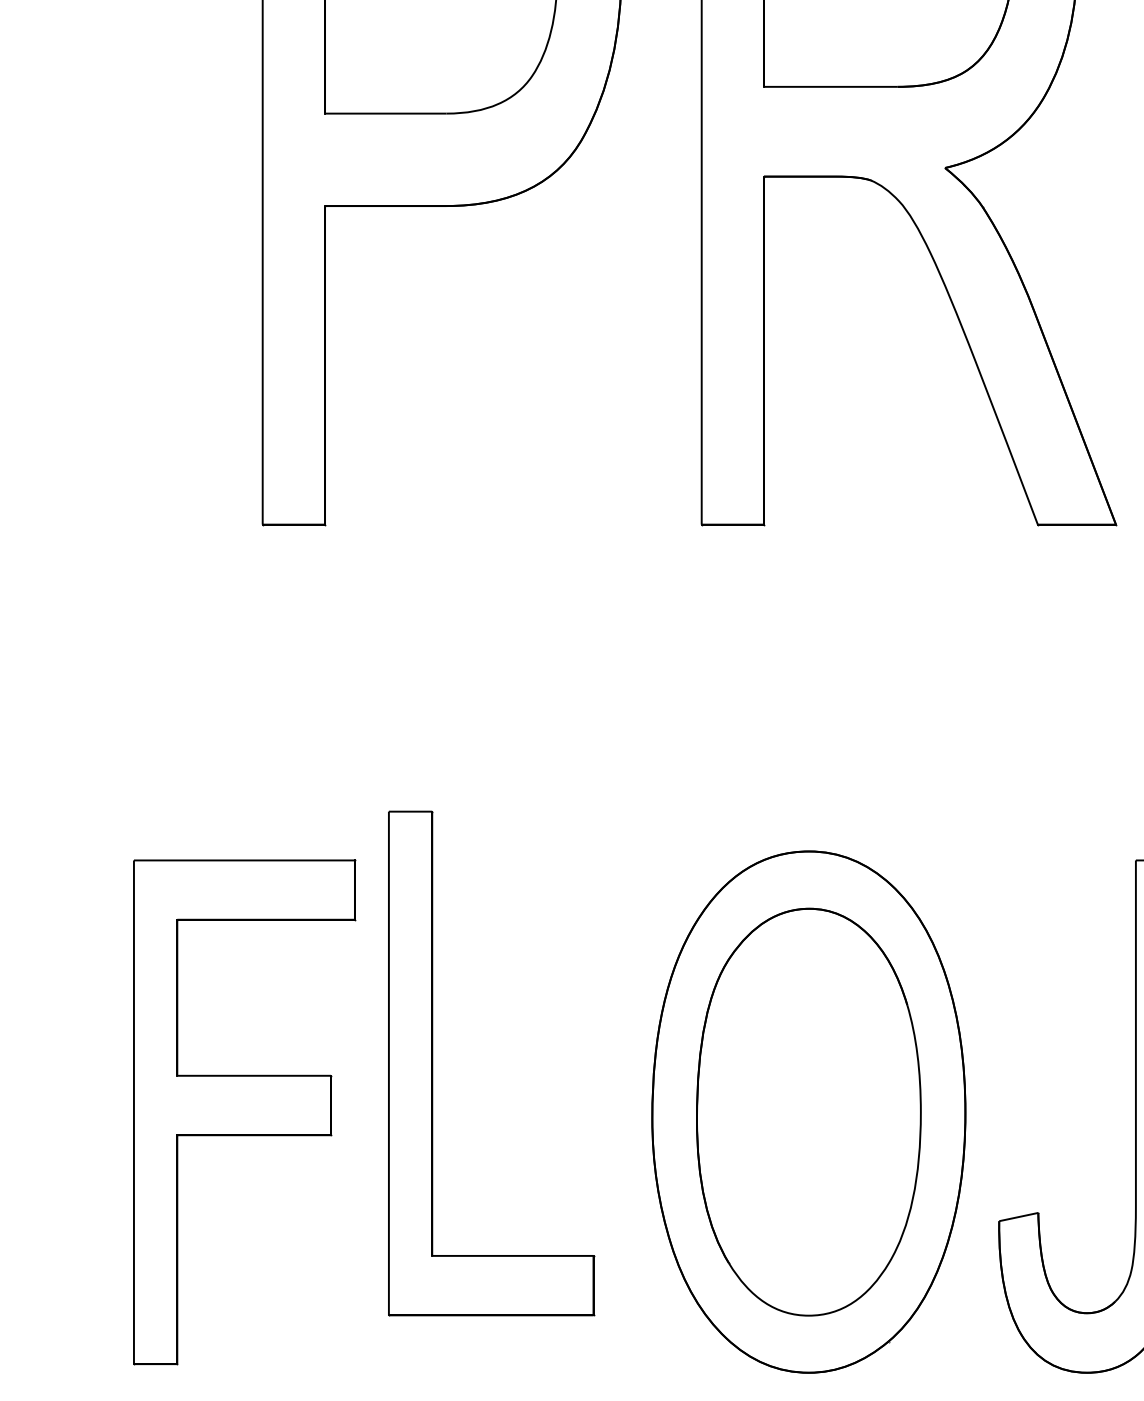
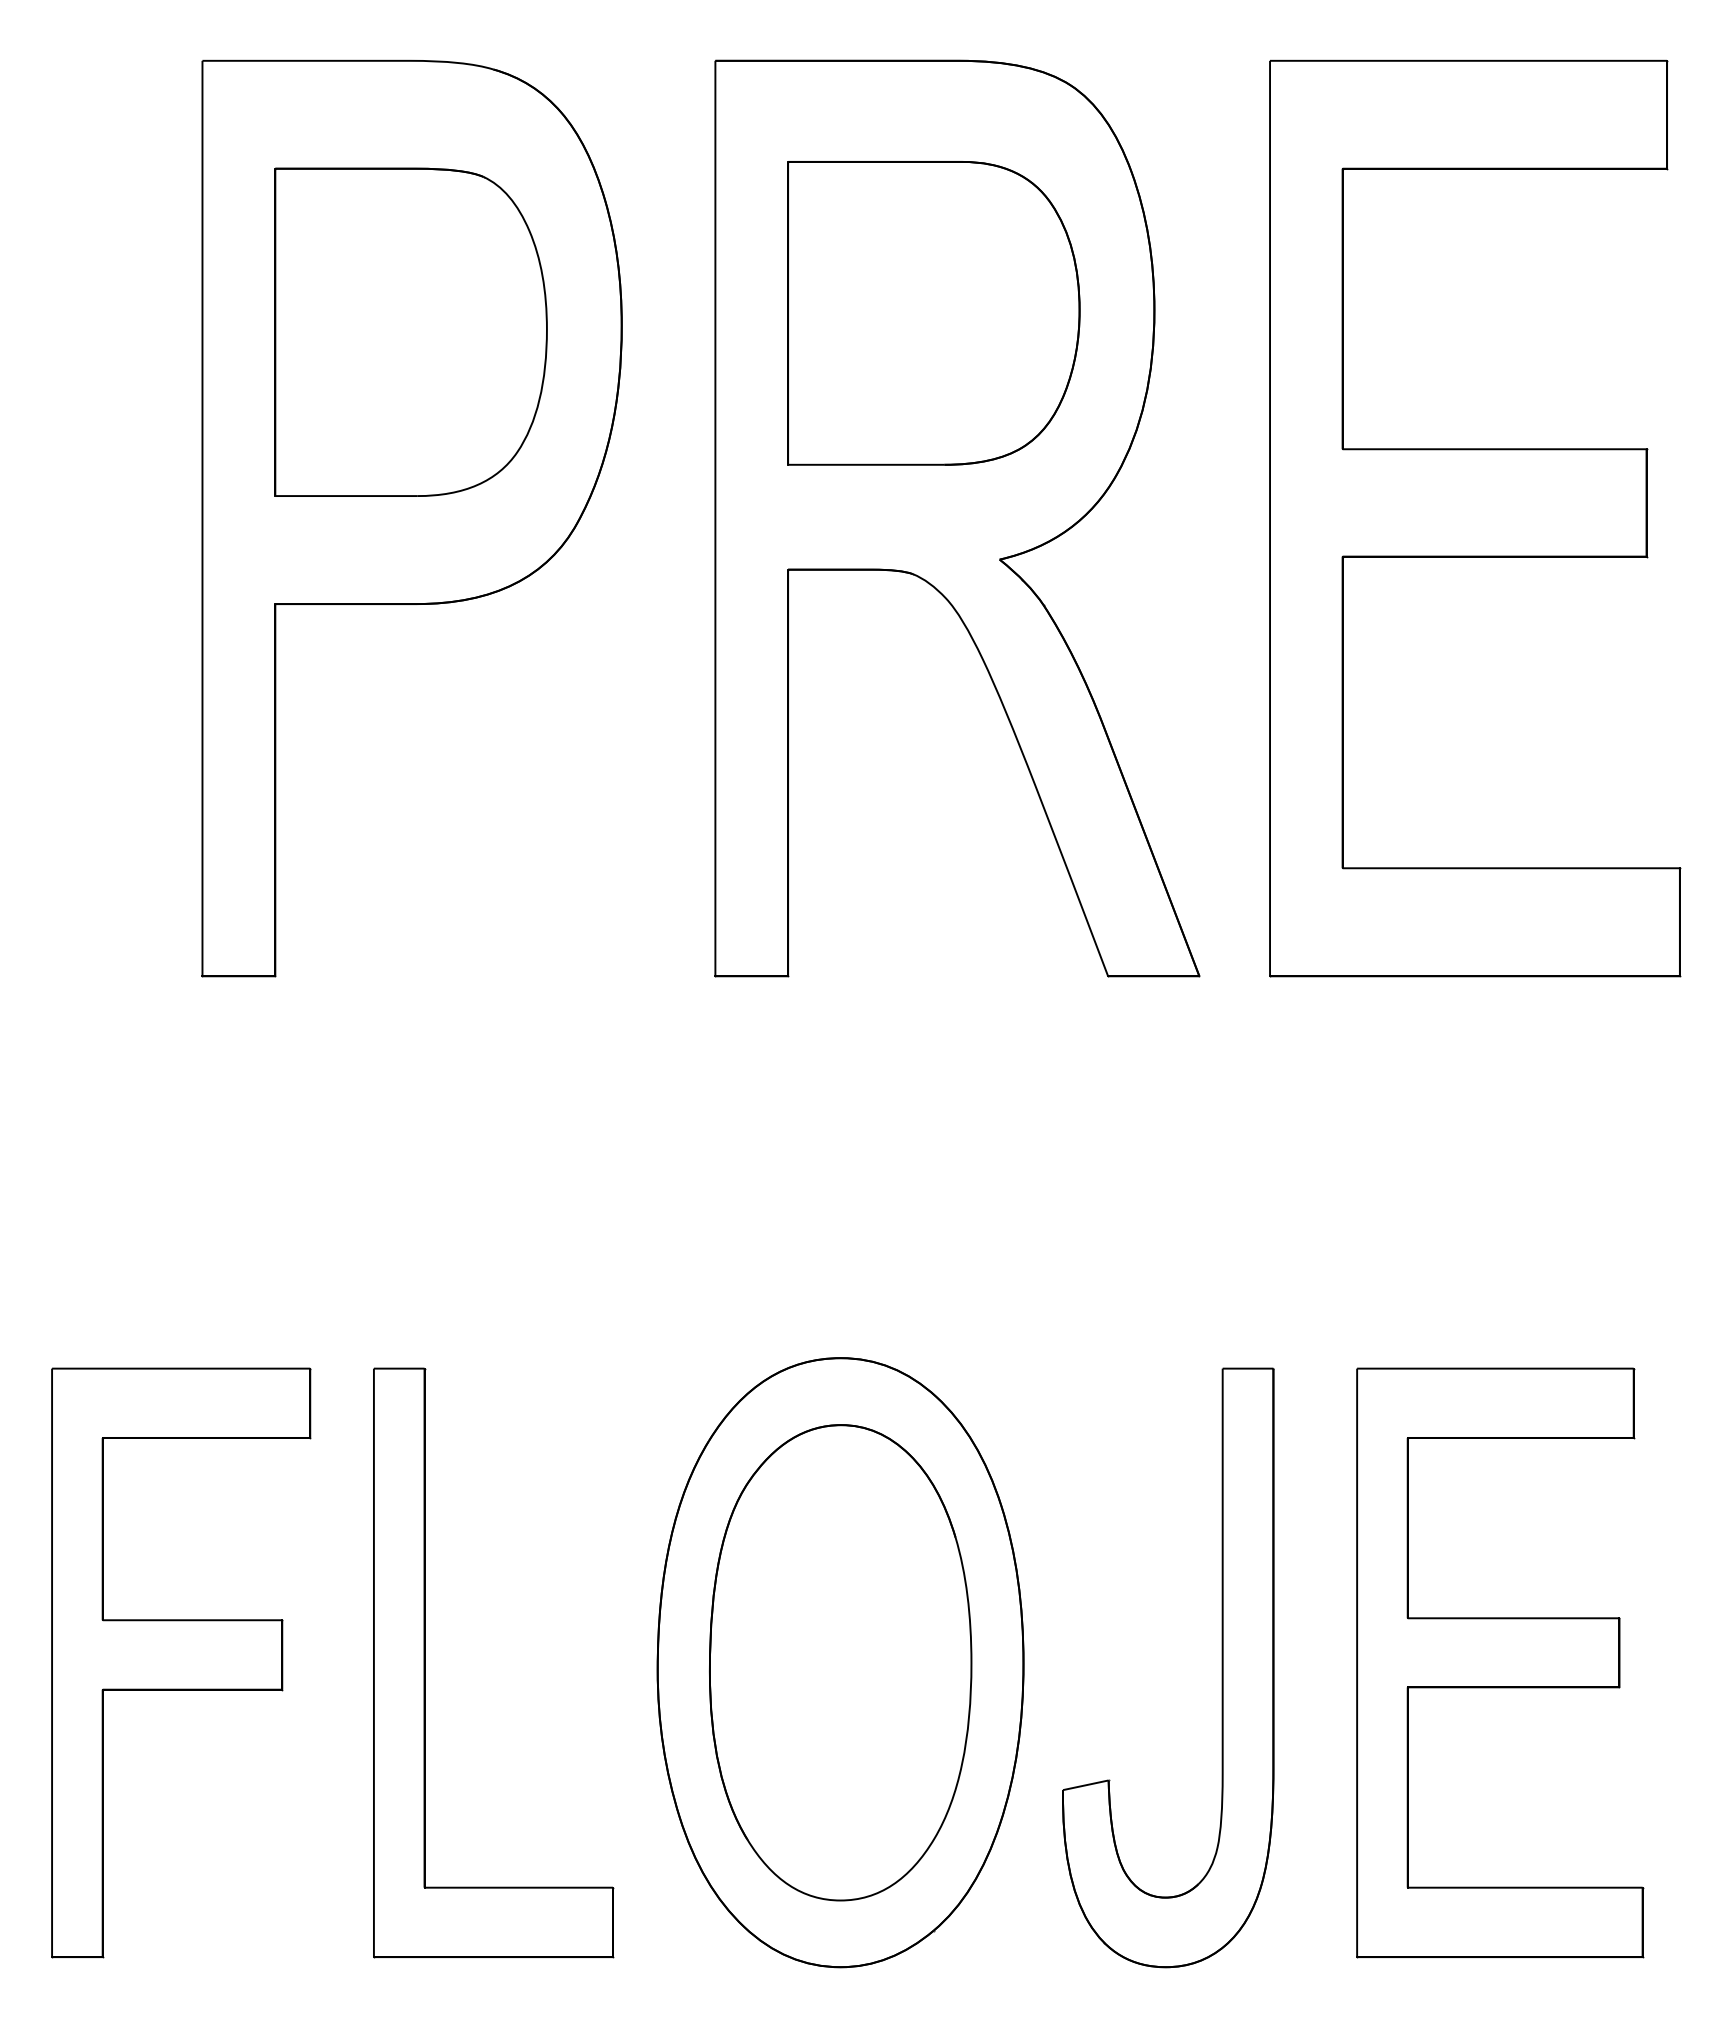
part: (433, 1063) -> (425, 1662), moved

